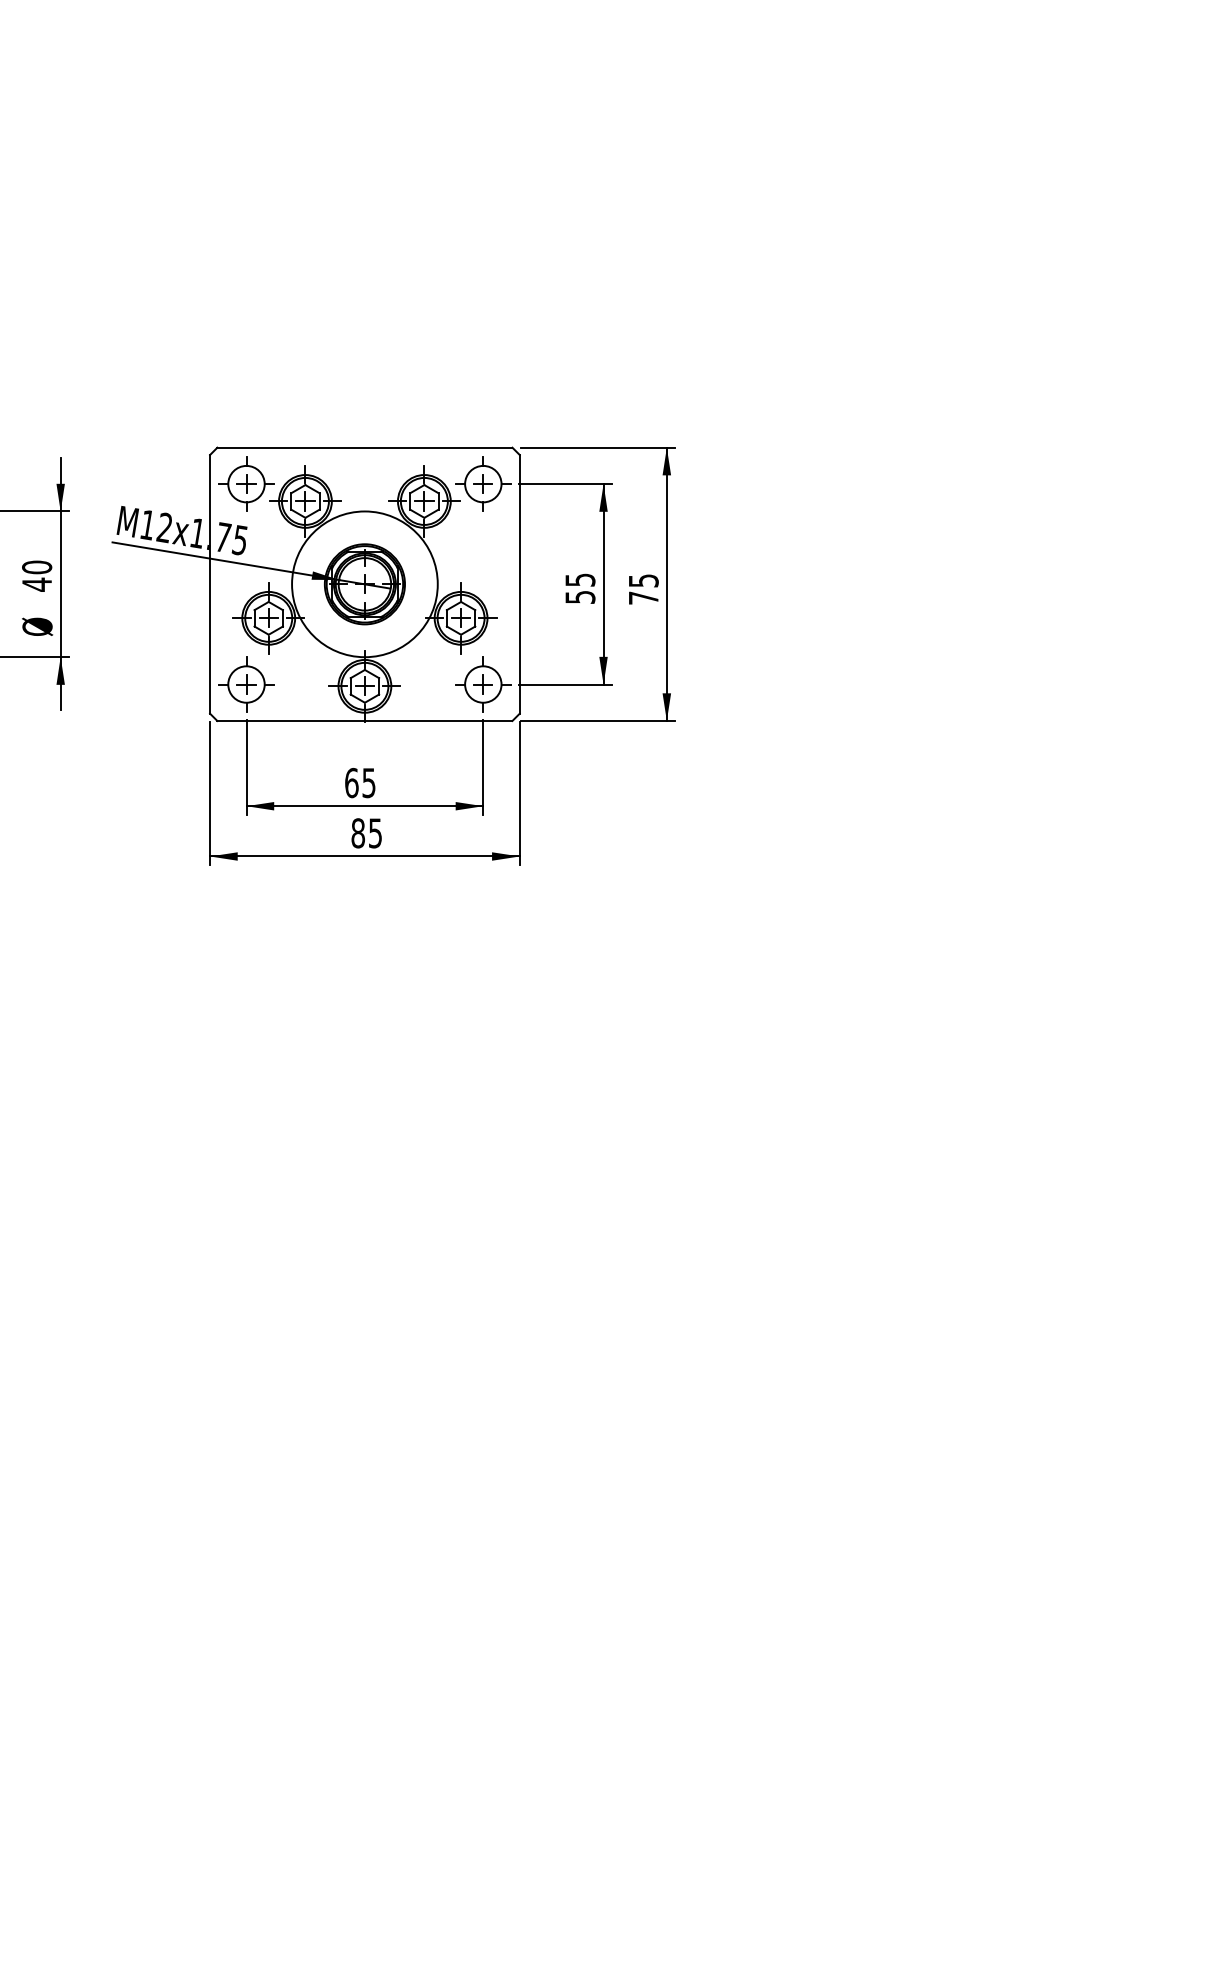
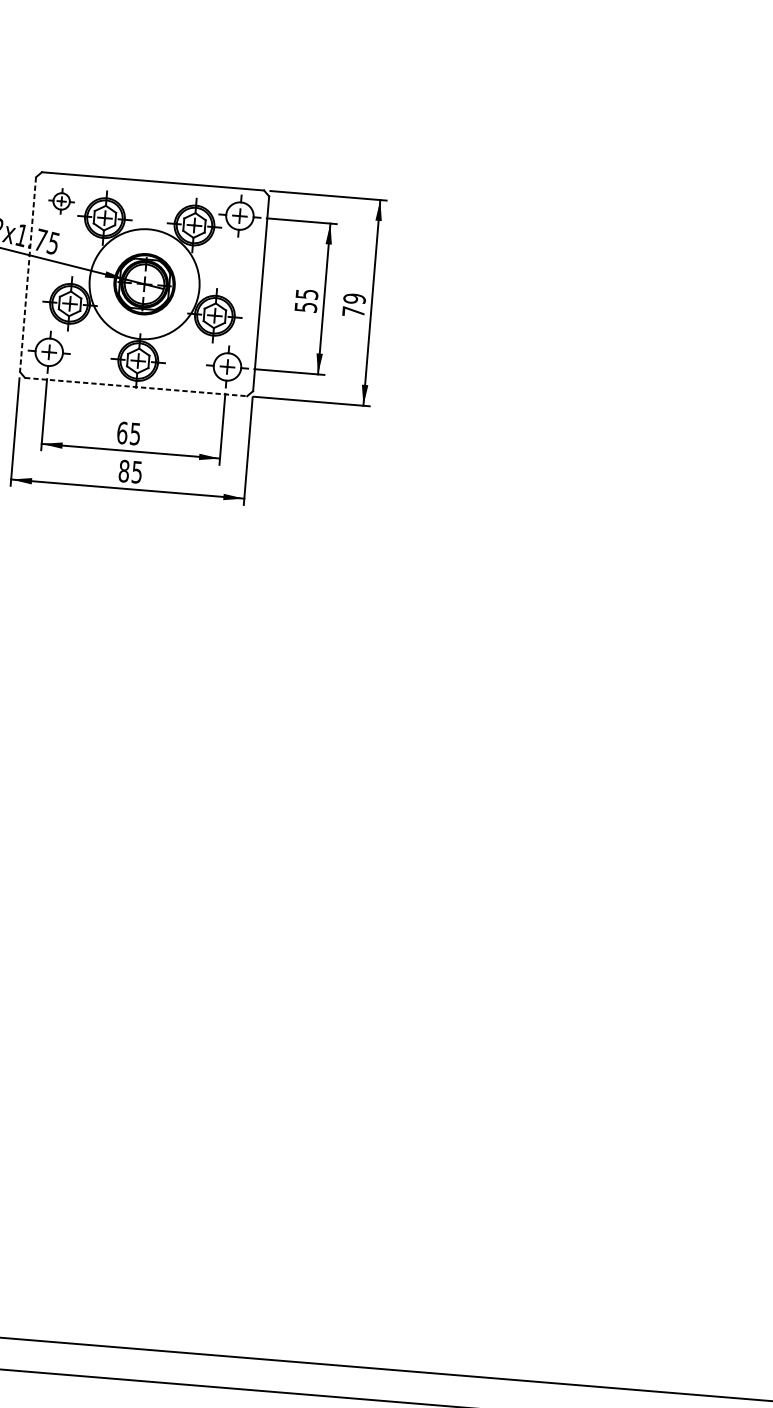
part: (246, 483) -> (61, 200), size x0.6
text: (643, 580) -> (354, 298), 75 -> 79
line: (210, 584) -> (28, 274), solid -> dashed
line: (364, 720) -> (135, 386), solid -> dashed

